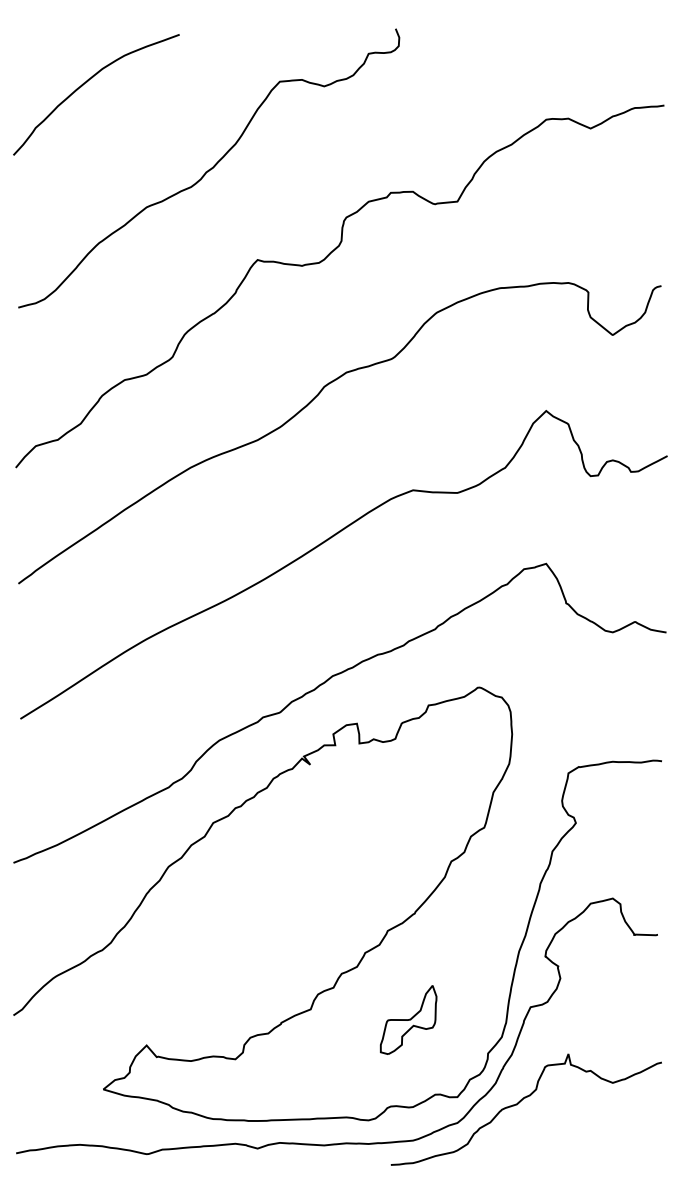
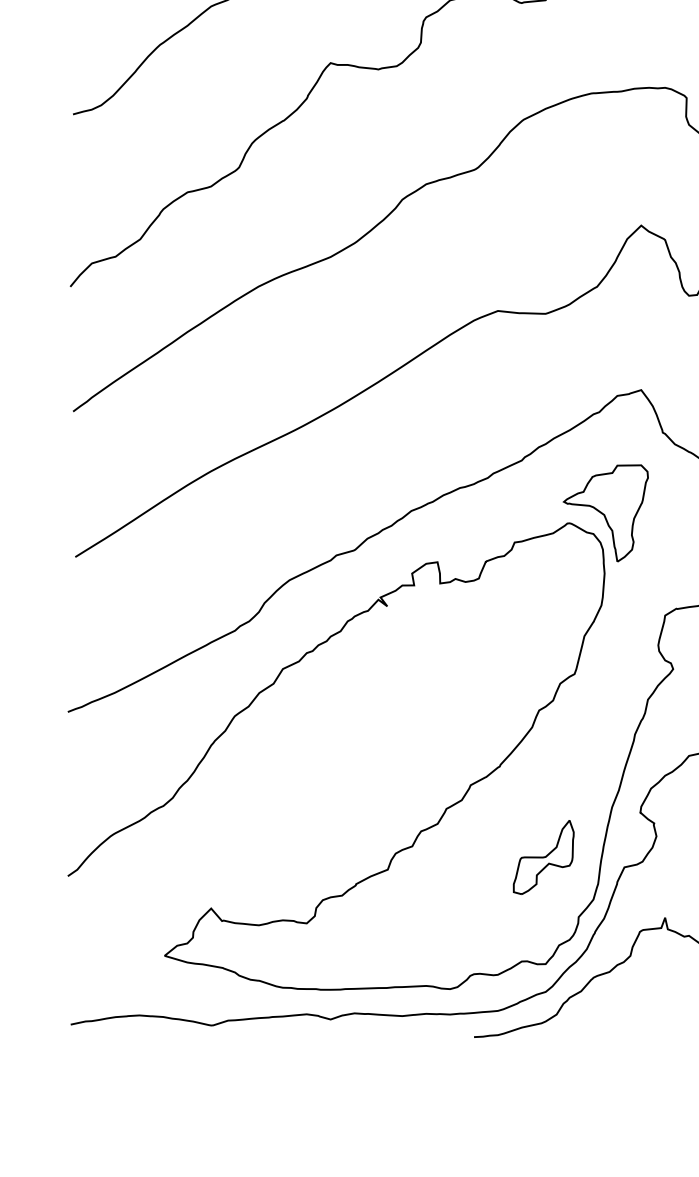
part: (513, 677) -> (606, 512), added
part: (408, 1019) -> (543, 856), moved

